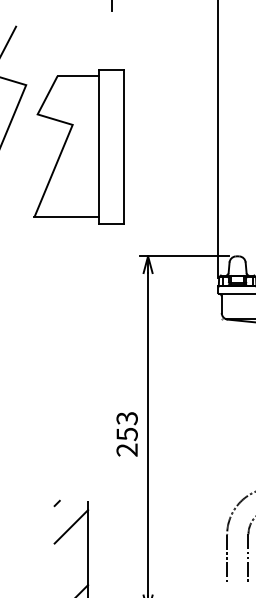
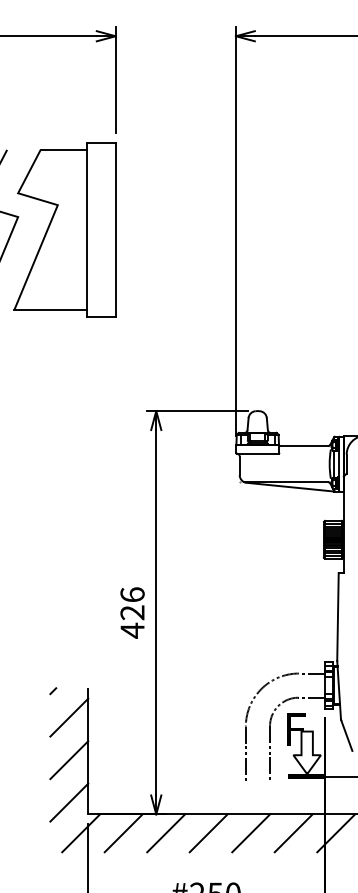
part: (78, 146) -> (64, 229), moved
text: (127, 434) -> (132, 612), 253 -> 426
line: (71, 564) -> (69, 760), added

